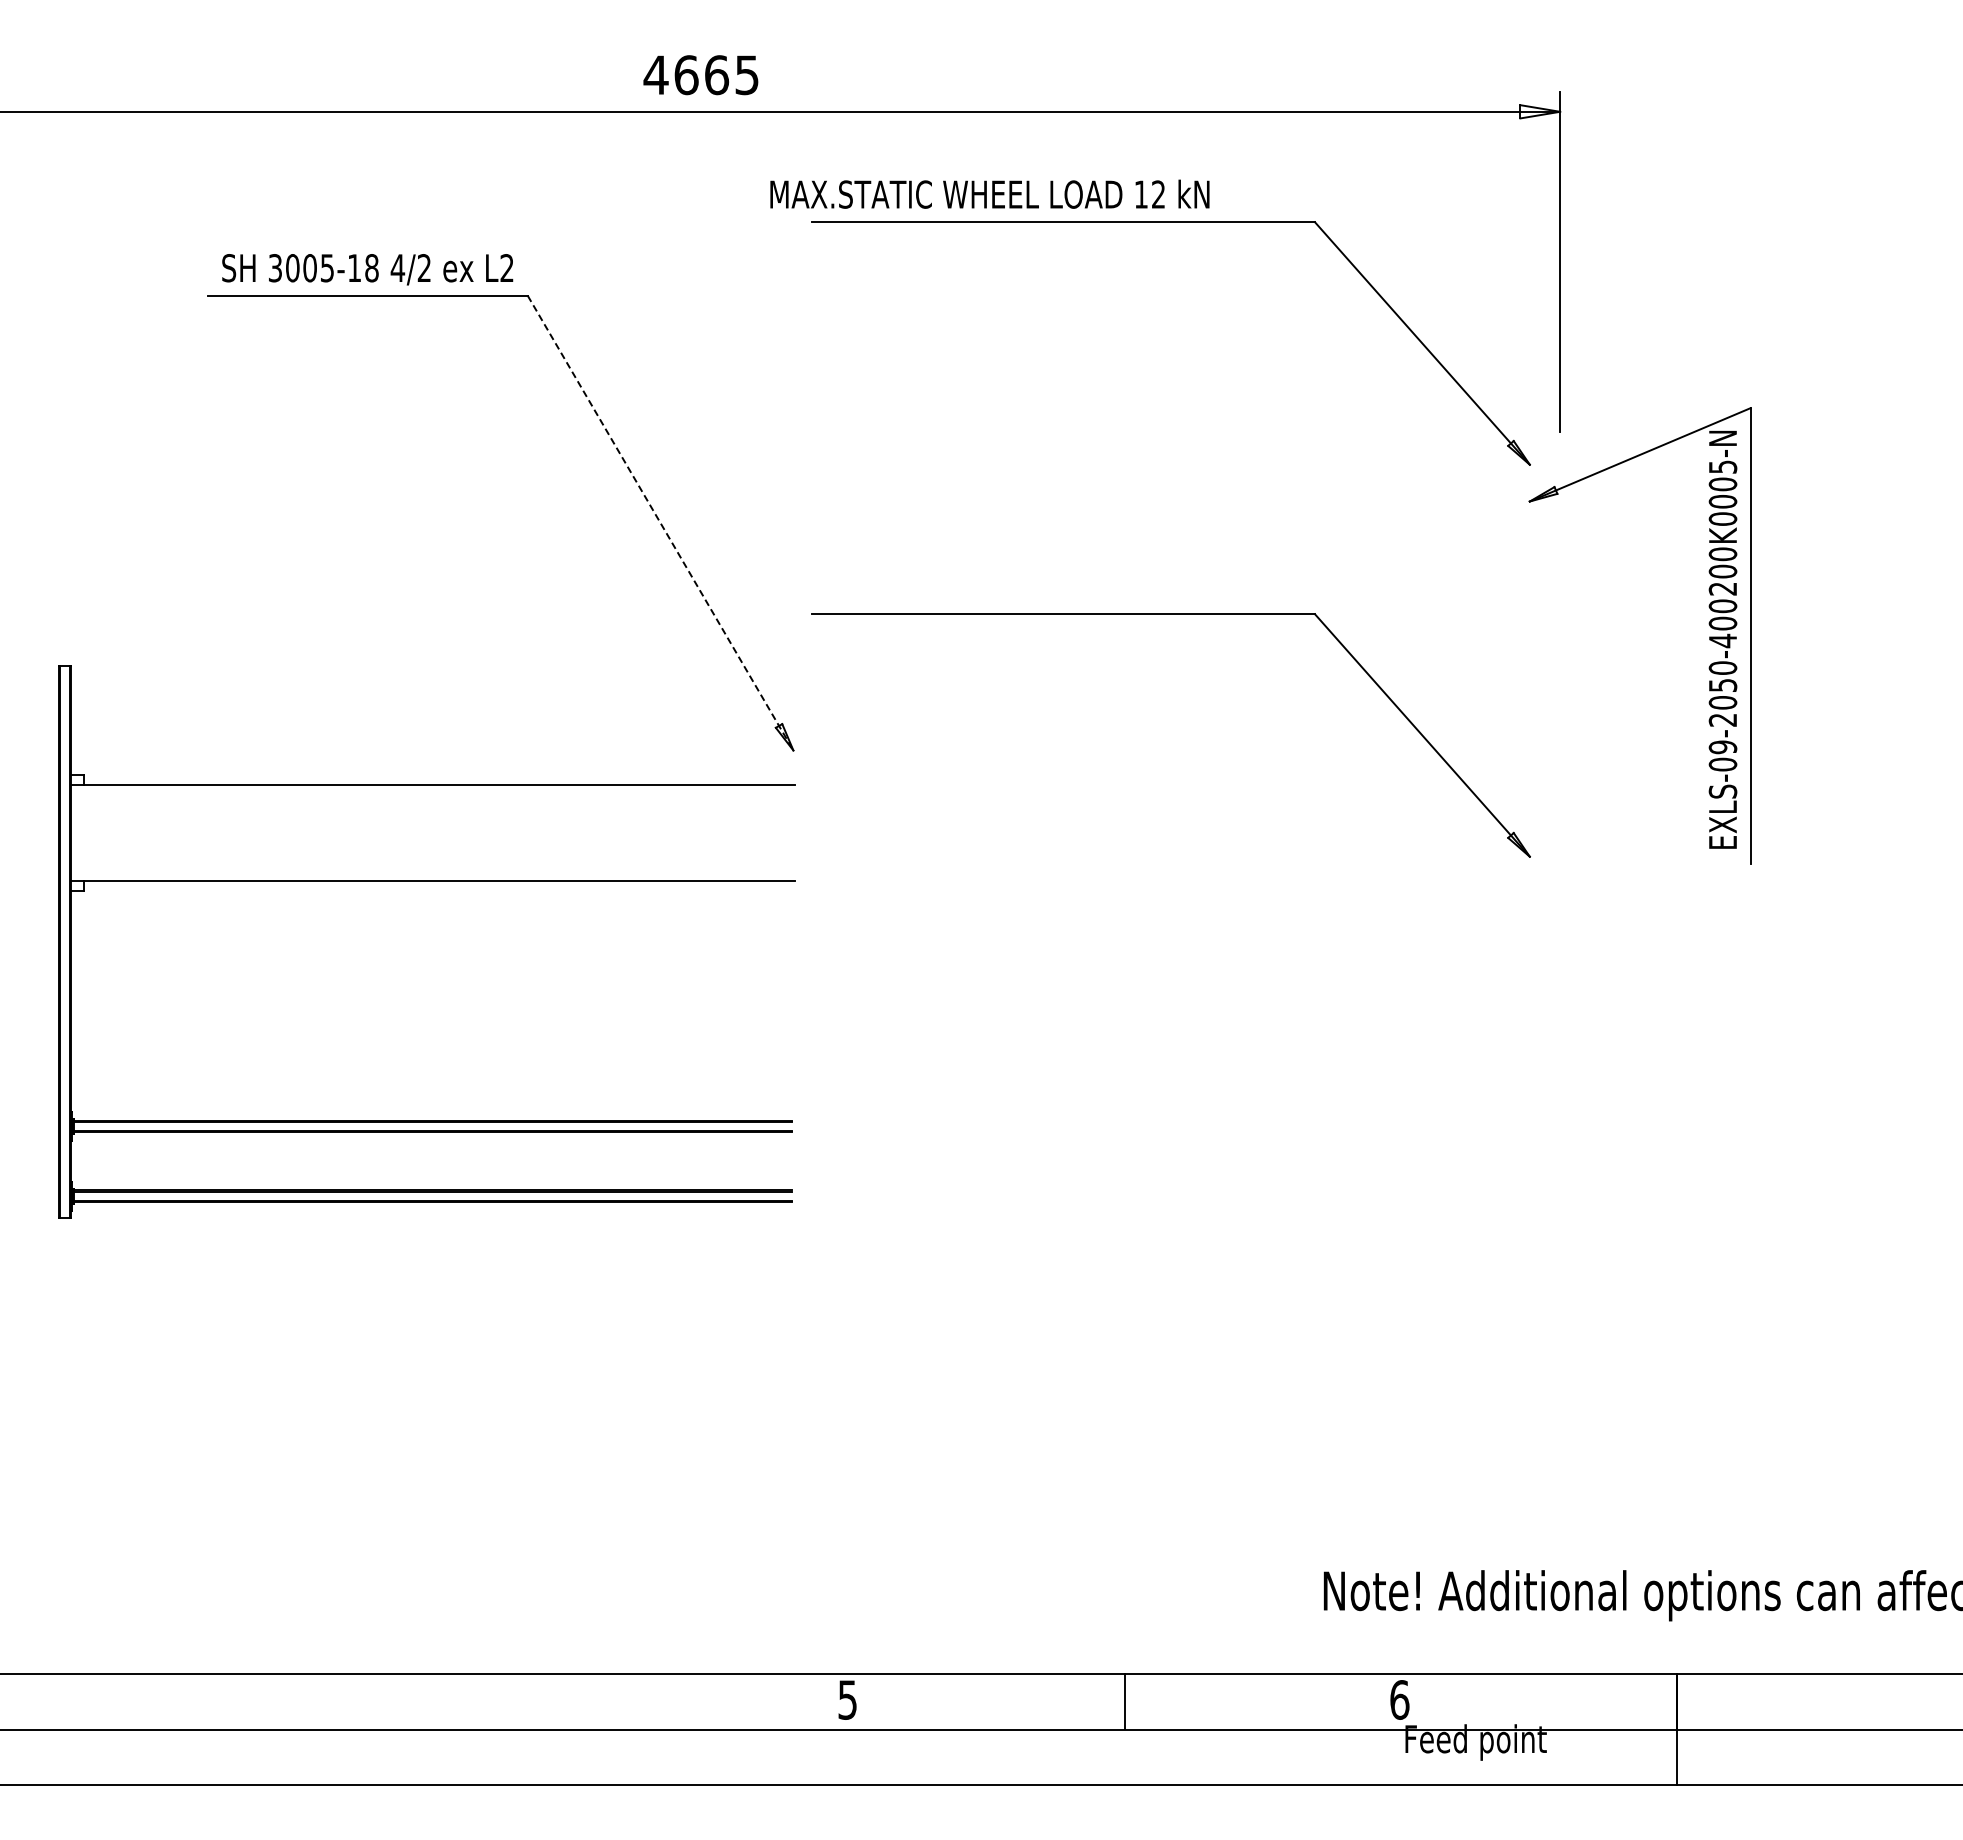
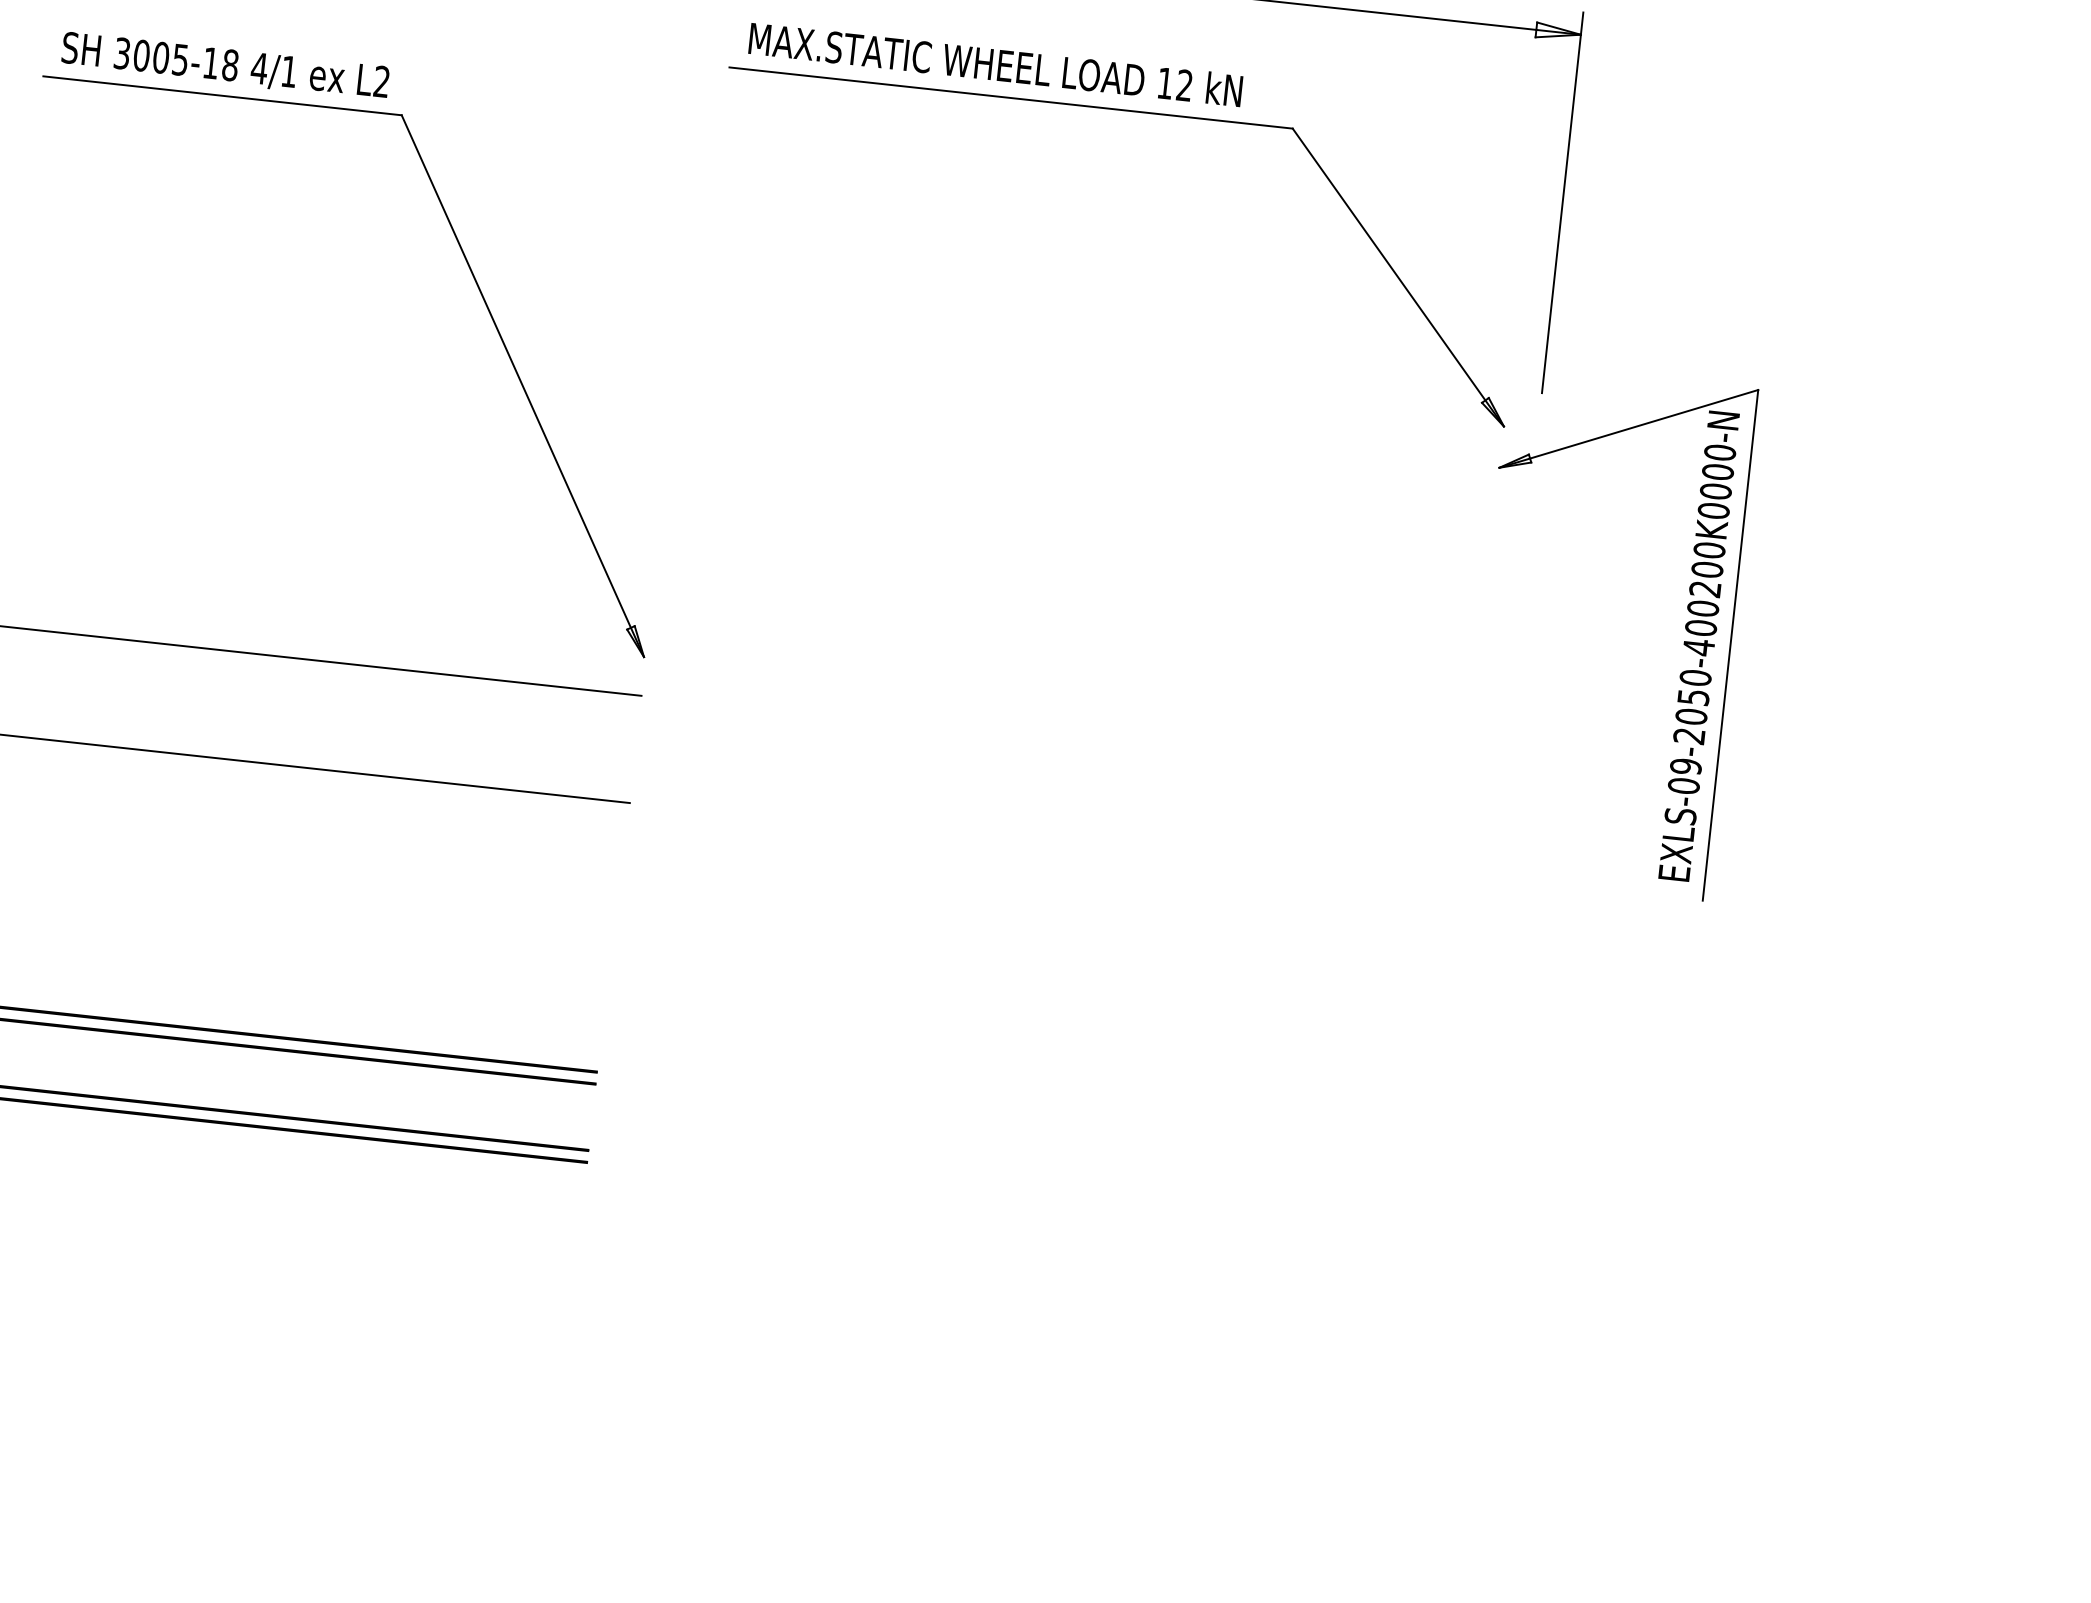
text: (989, 193) -> (995, 63), moved
text: (423, 267) -> (288, 70), 4/2 -> 4/1
text: (1722, 466) -> (1719, 451), EXLS-09-2050-400200K0005-N -> EXLS-09-2050-400200K0000-N
line: (660, 523) -> (522, 386), dashed -> solid
part: (1170, 614) -> (1083, 550), removed

